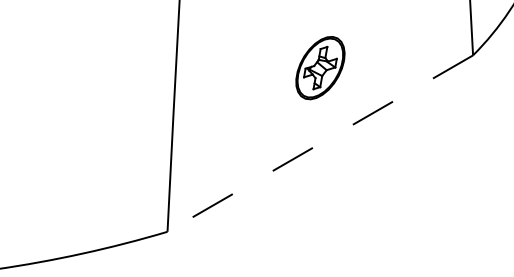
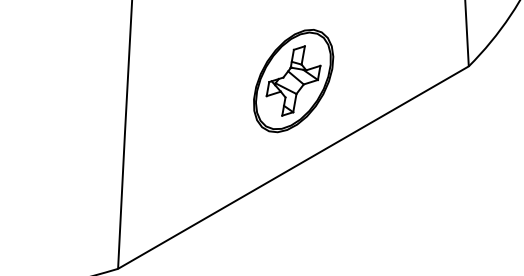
part: (320, 67) -> (293, 80), size x1.43
line: (319, 143) -> (292, 167), dashed -> solid

